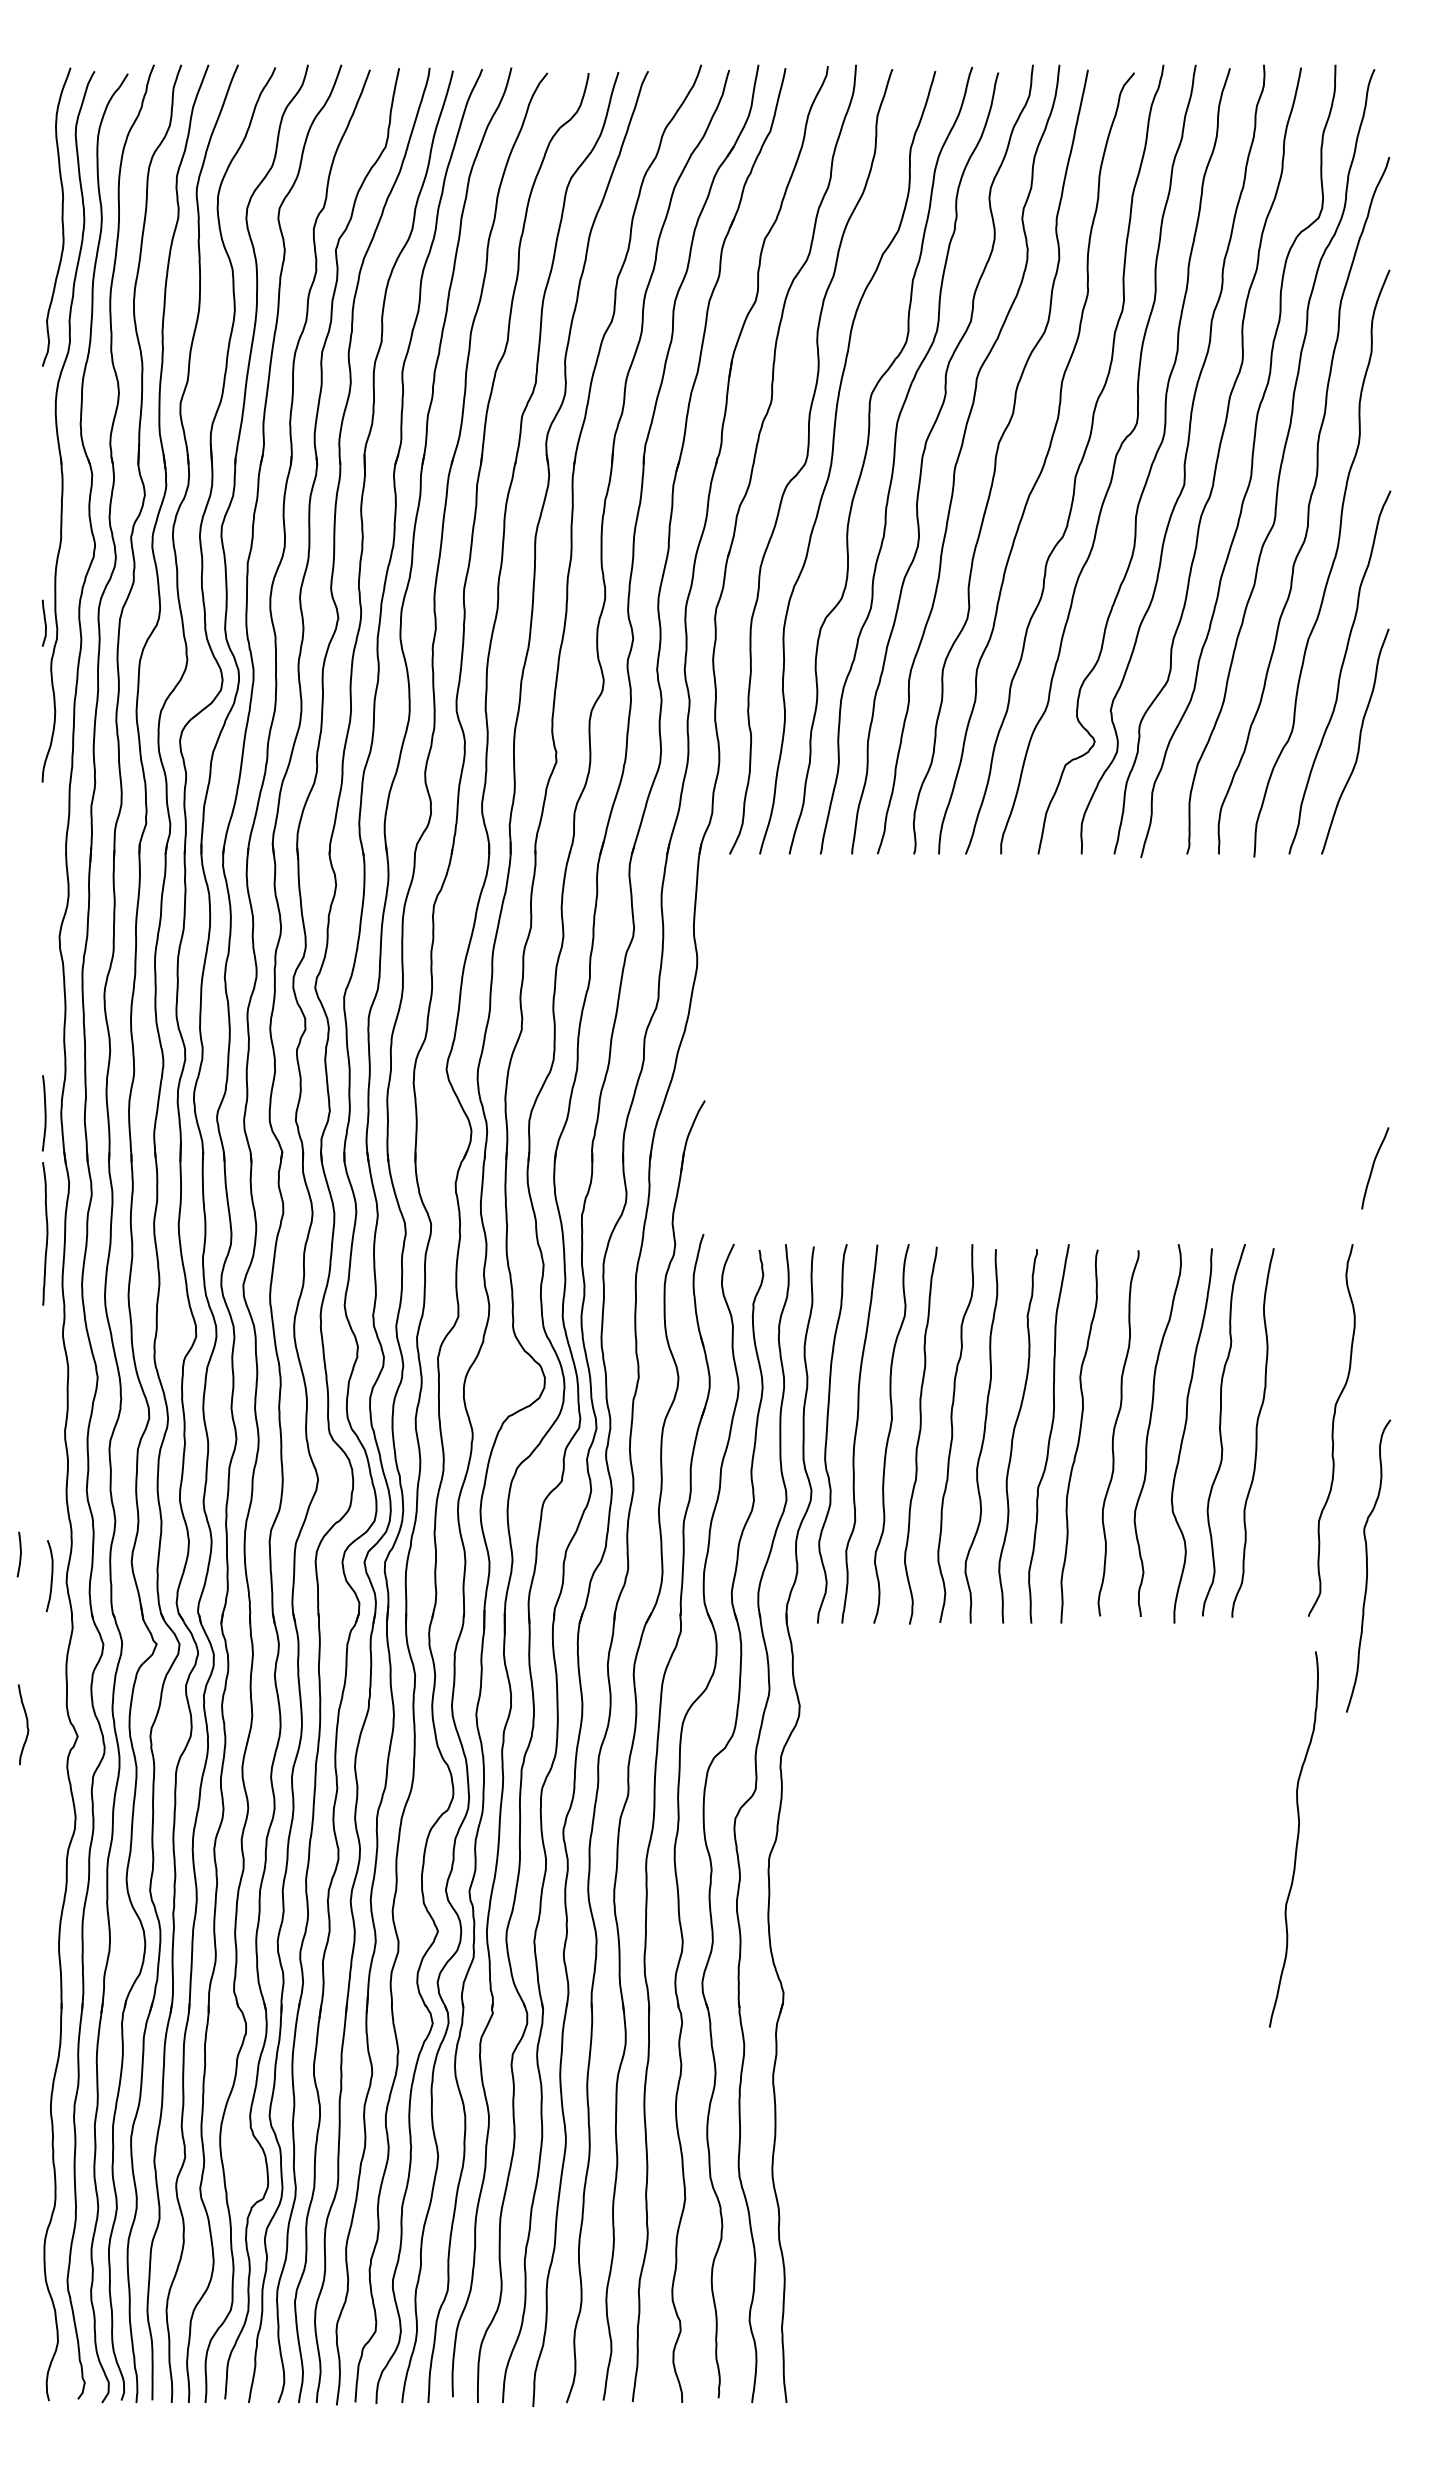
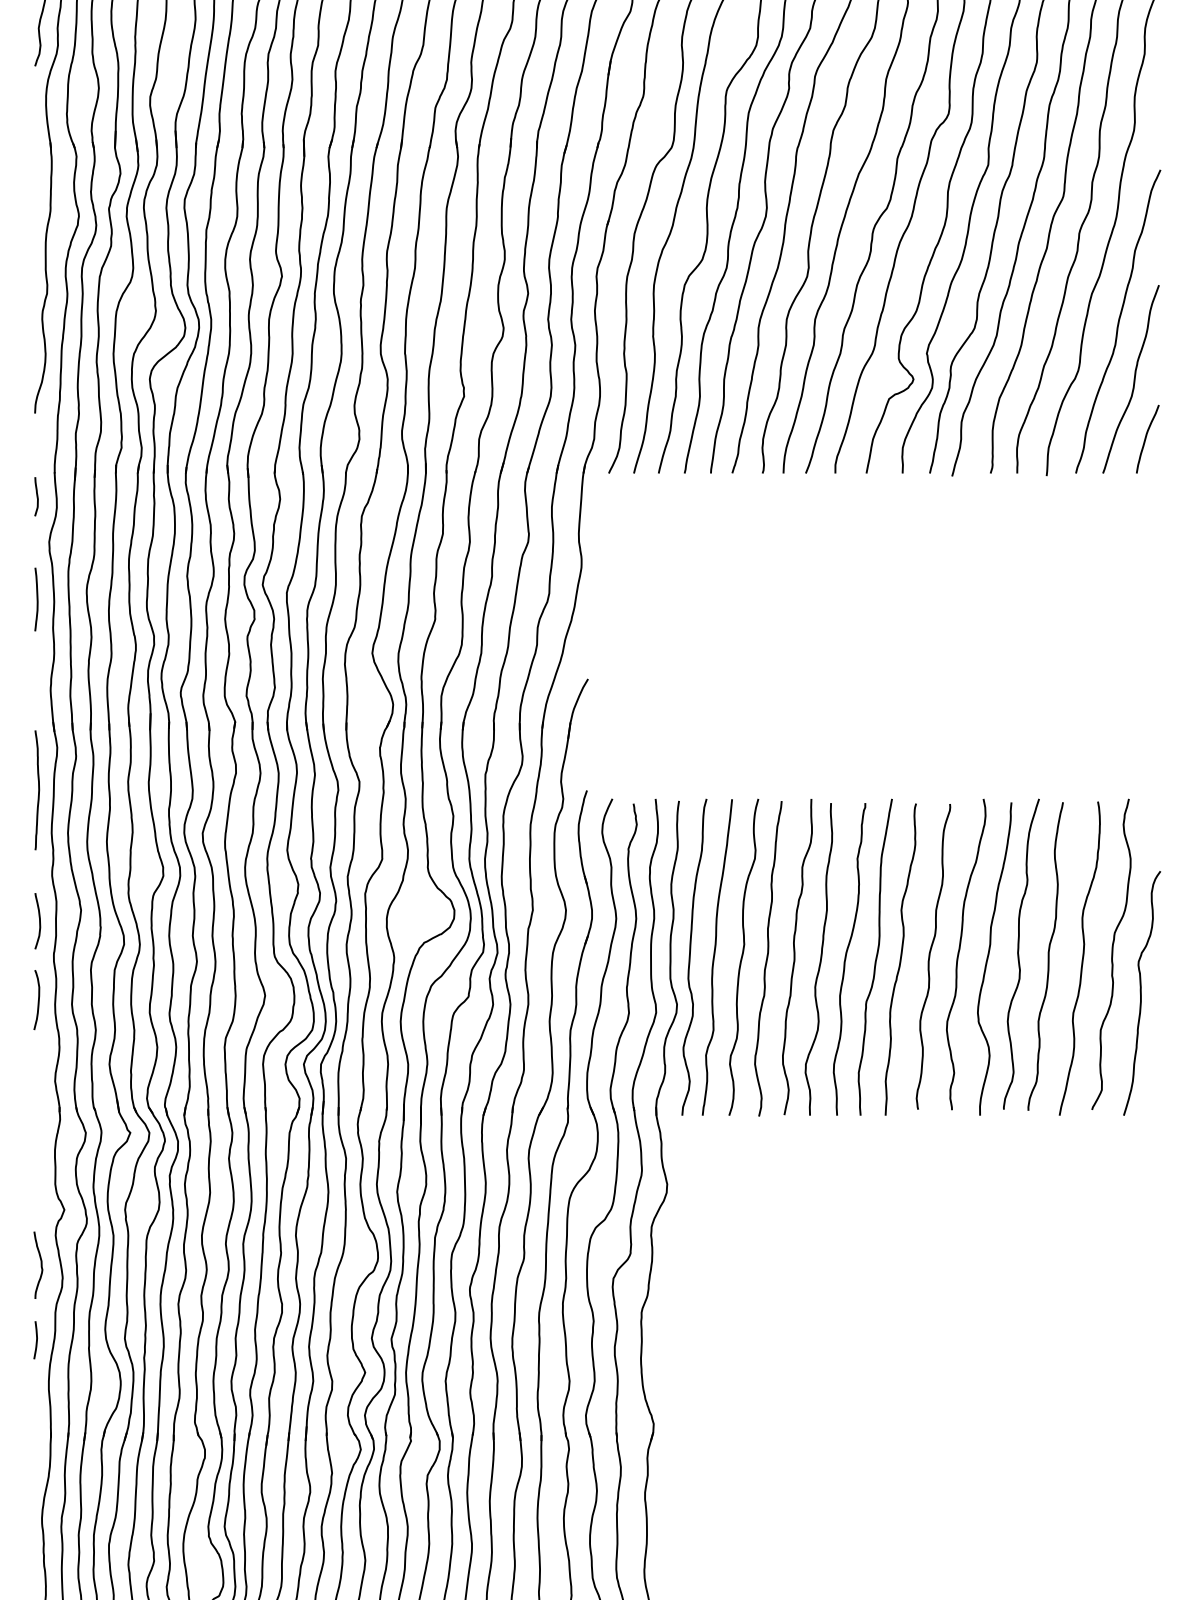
curve: (44, 622) -> (36, 496), moved
curve: (44, 1113) -> (36, 599), moved
curve: (1373, 1168) -> (1146, 439), moved
curve: (47, 1390) -> (39, 921), added
curve: (19, 1555) -> (35, 1341), moved
curve: (1367, 1565) -> (1141, 992), moved
curve: (51, 1576) -> (38, 1000), moved
curve: (26, 1724) -> (40, 1265), moved
curve: (1296, 1839) -> (1081, 958), moved

